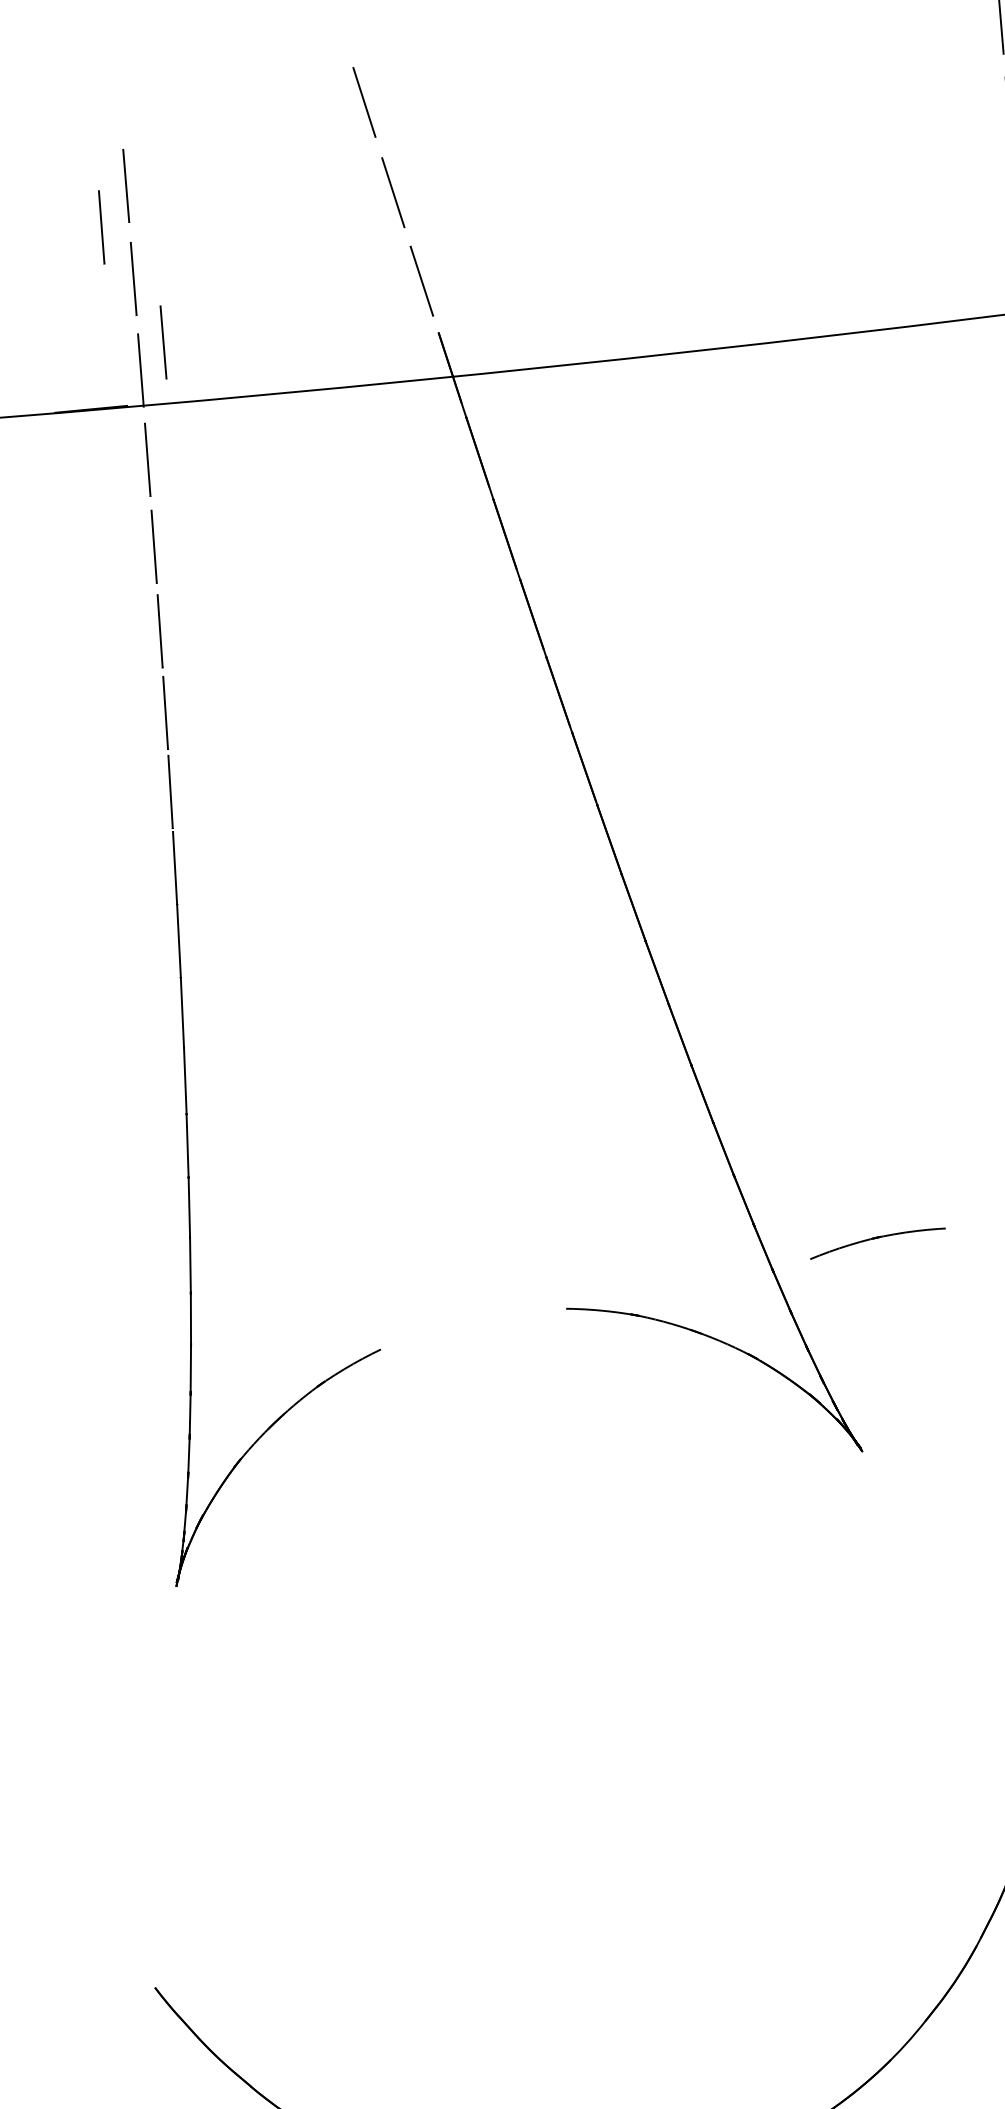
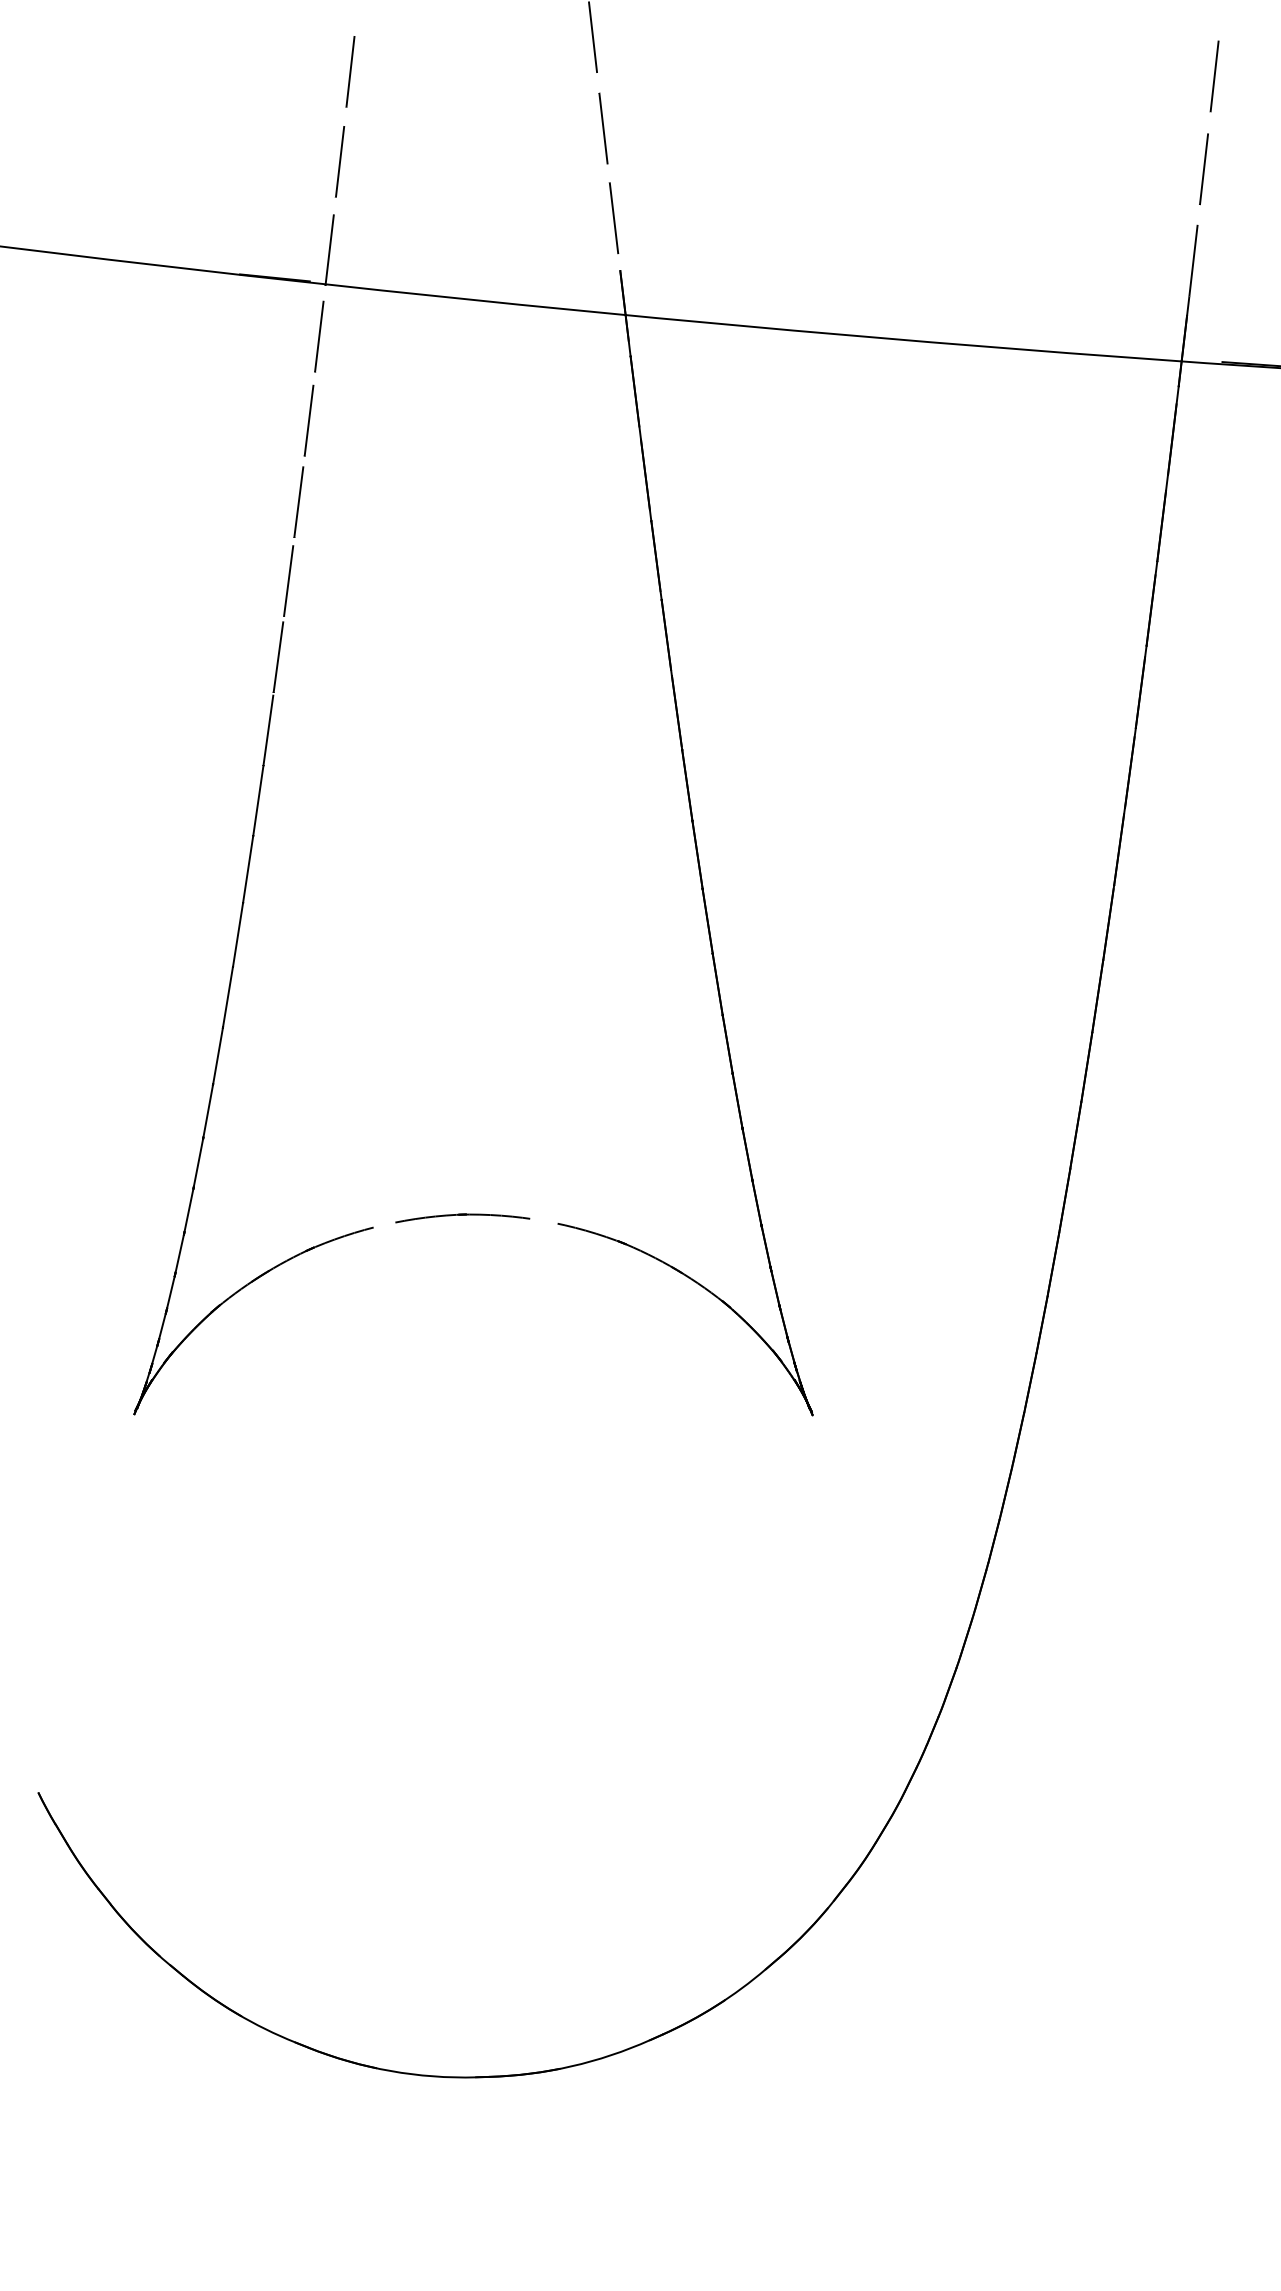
line: (101, 227) -> (319, 106), removed
line: (163, 342) -> (356, 227), removed
part: (877, 1241) -> (462, 1218), moved

